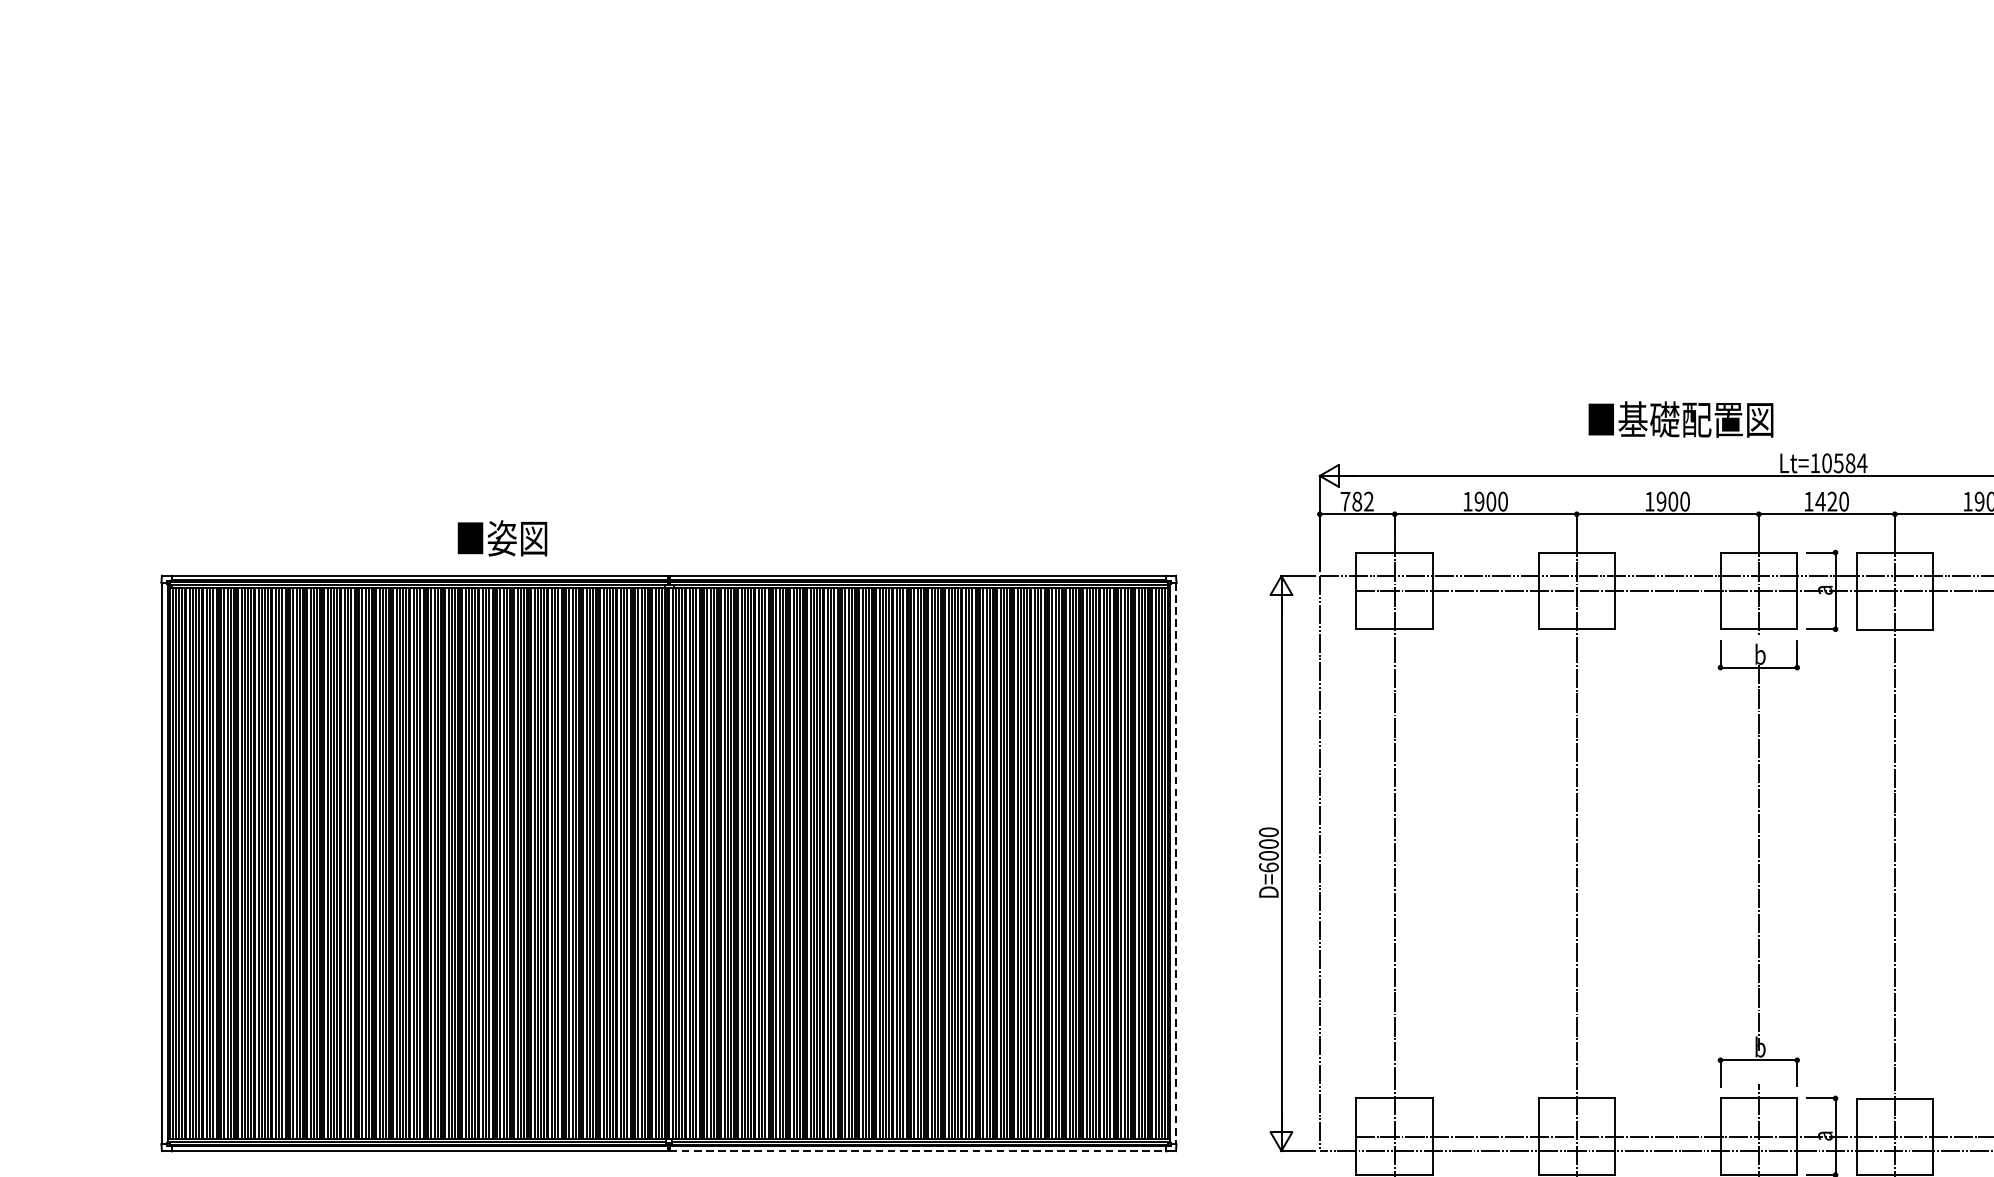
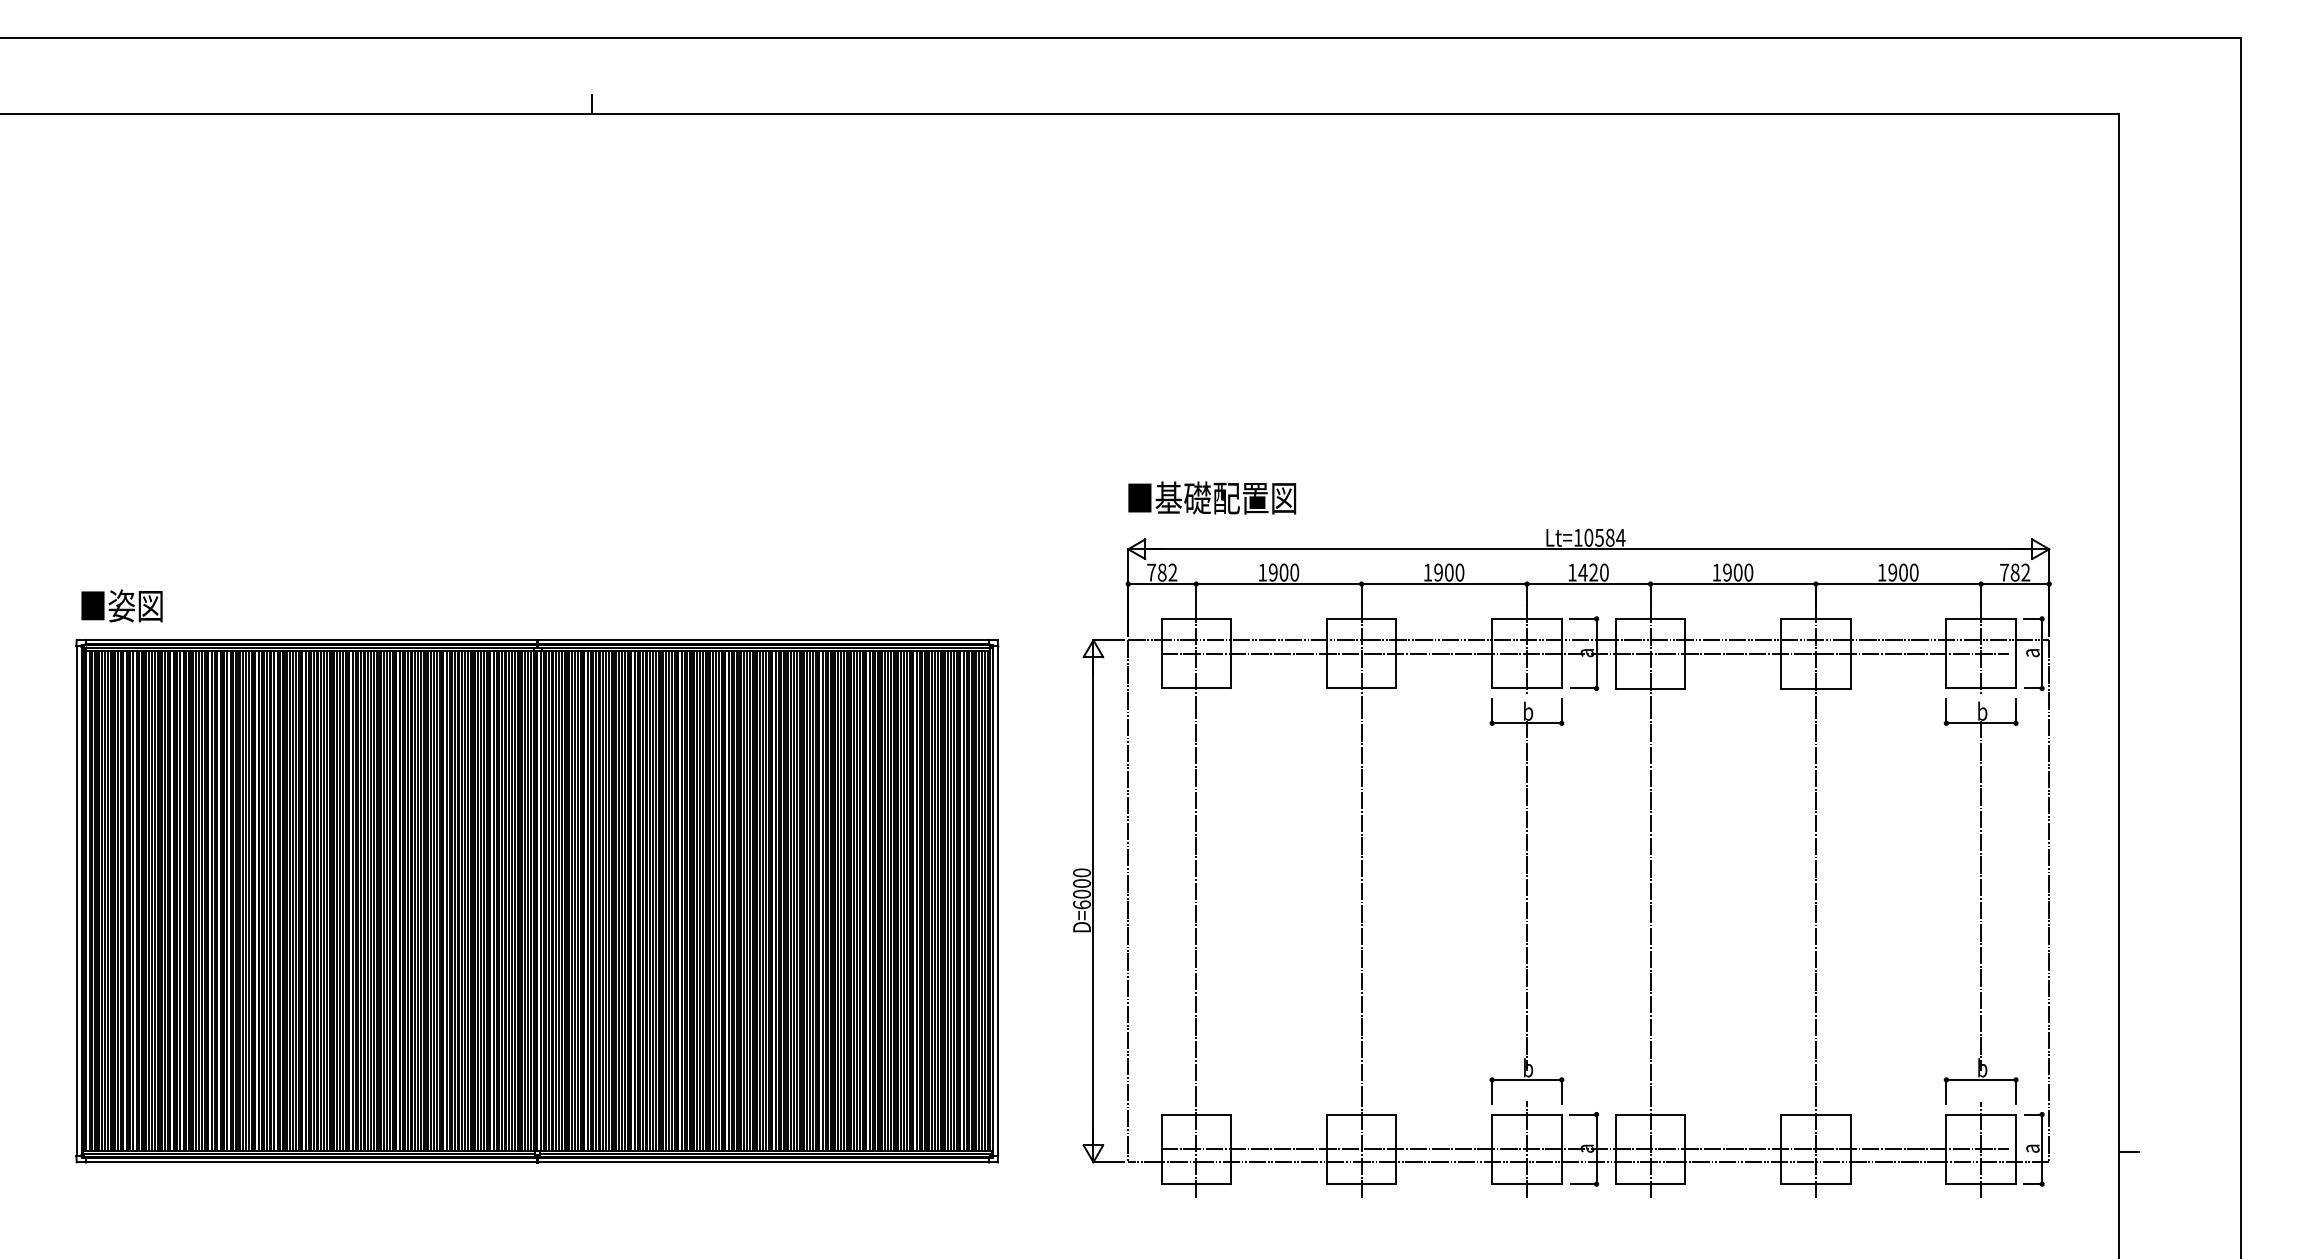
text: (1681, 418) -> (1212, 497), moved
text: (501, 537) -> (121, 605), moved
line: (1175, 863) -> (997, 901), dashed -> solid
line: (918, 1151) -> (763, 1162), dashed -> solid

